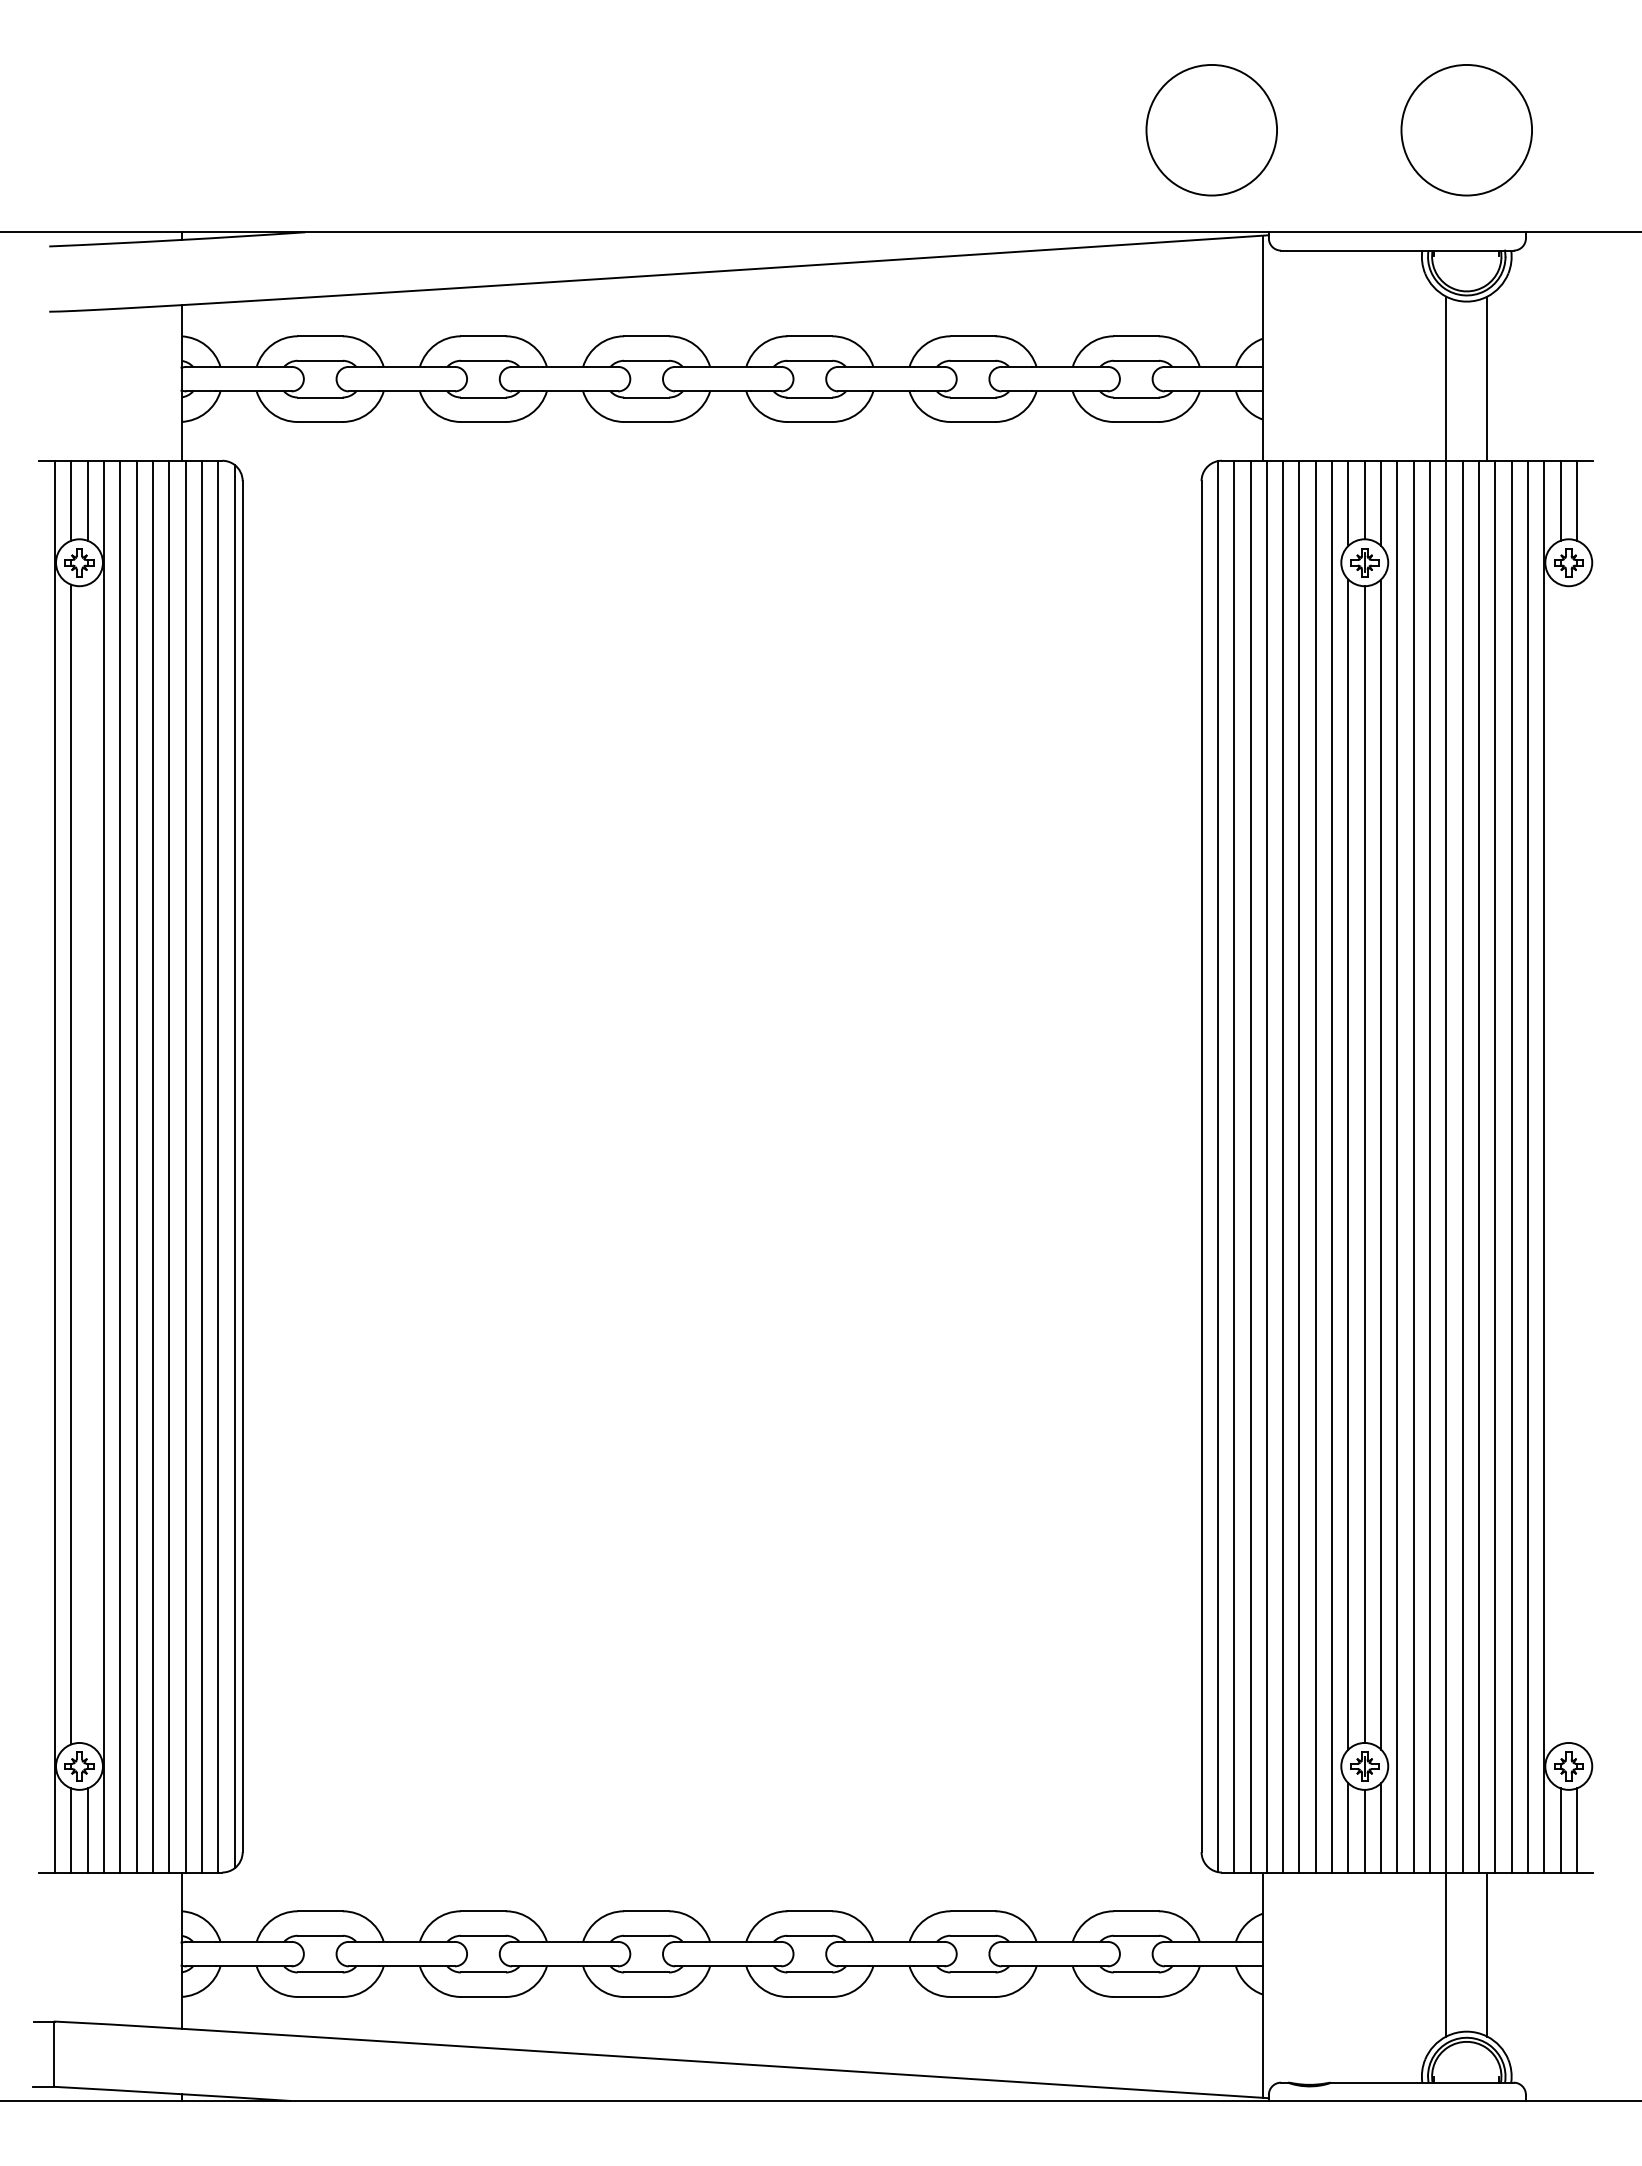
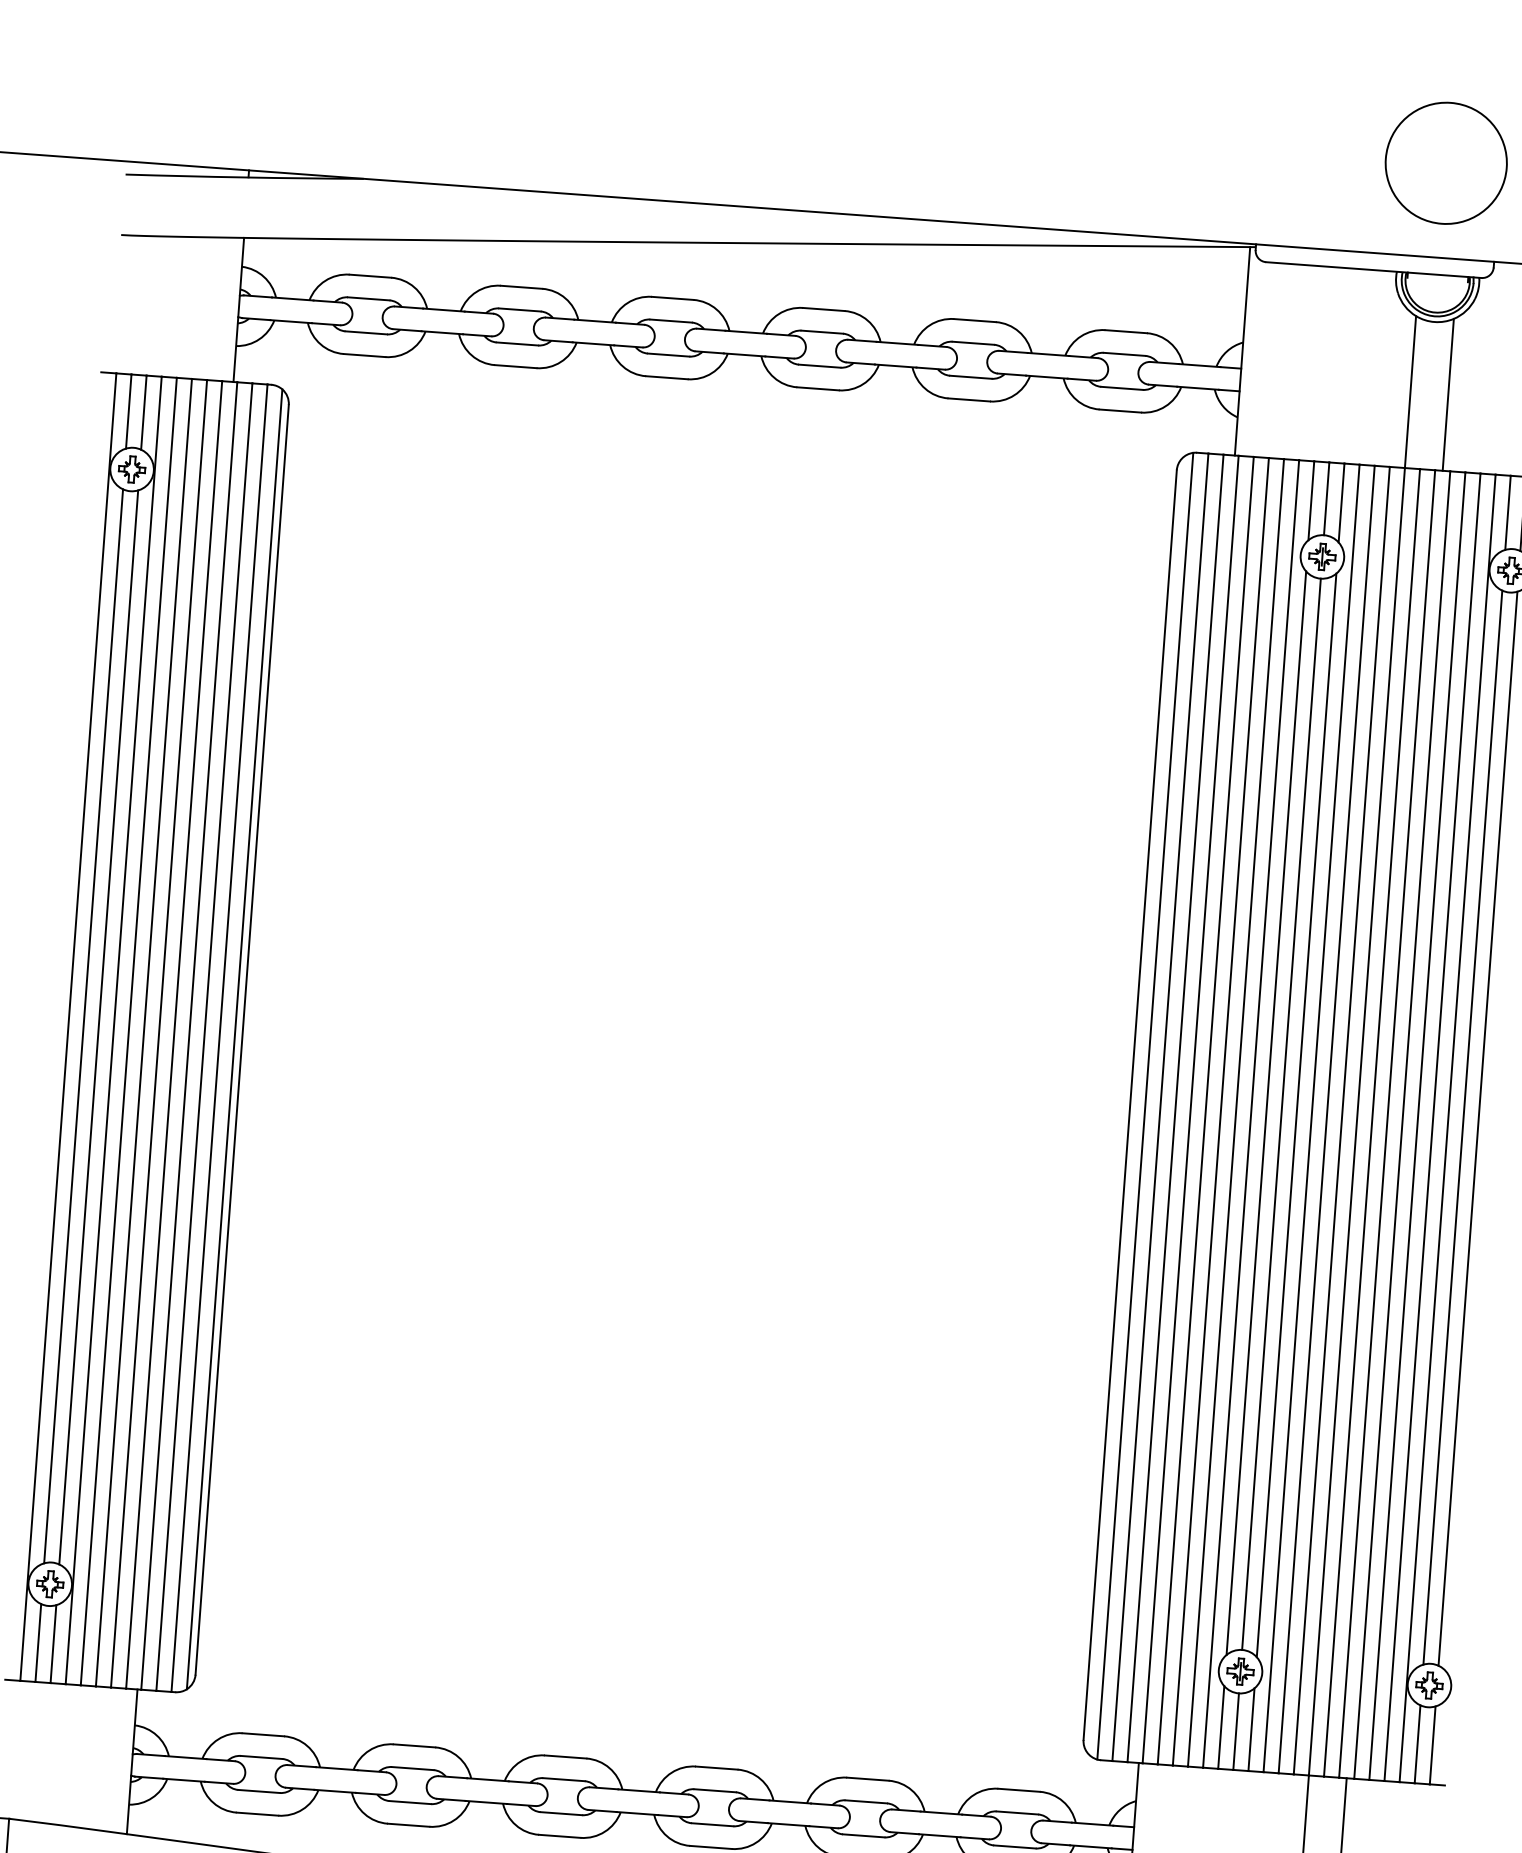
circle: (1211, 130) -> (1209, 146), removed
line: (87, 1164) -> (98, 1027), added
line: (1560, 1164) -> (1462, 1127), added
line: (1576, 1164) -> (1477, 1128), added

